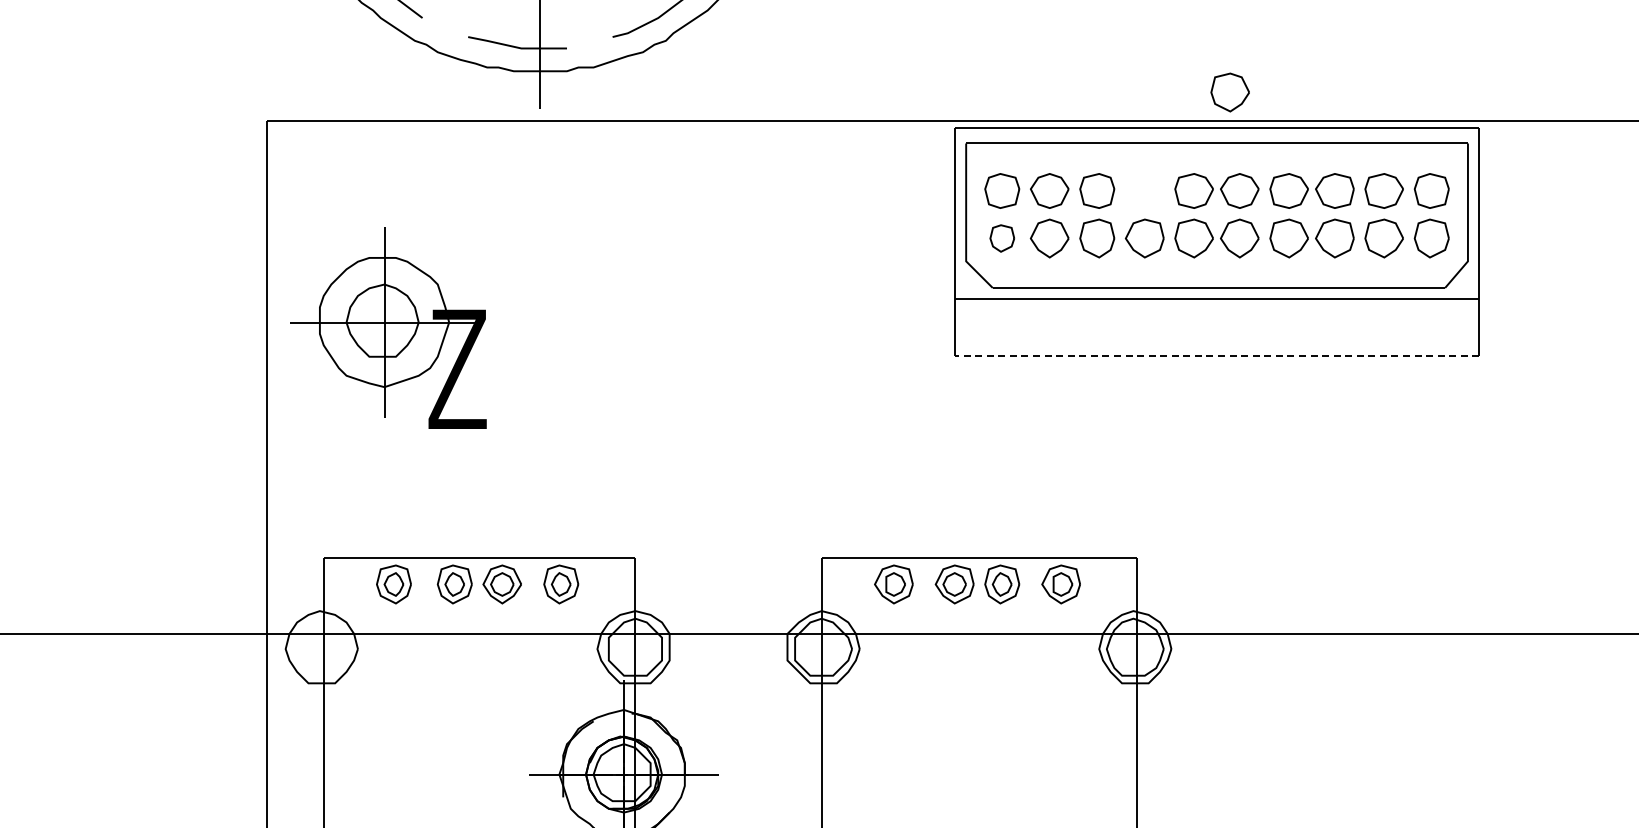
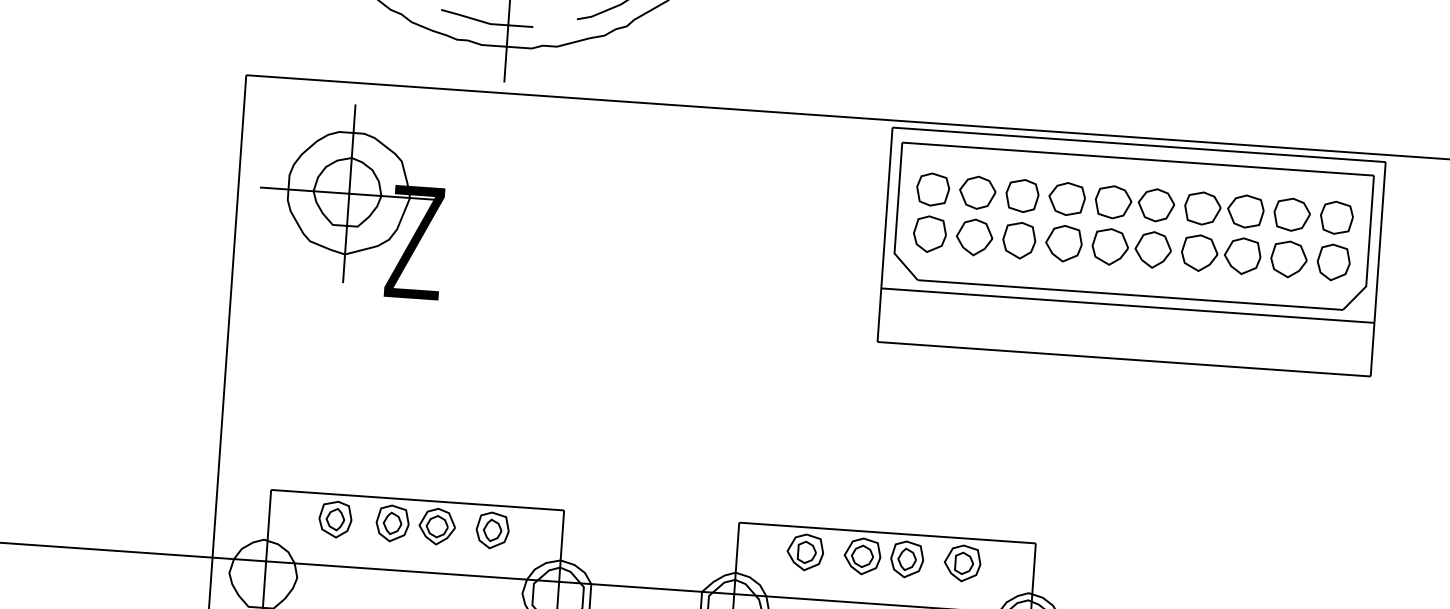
part: (1229, 92) -> (1153, 112), removed
part: (1144, 190) -> (1066, 198), added
part: (1002, 238) -> (930, 234), size x1.43
part: (388, 327) -> (352, 198), moved
line: (1216, 356) -> (1123, 359), dashed -> solid

